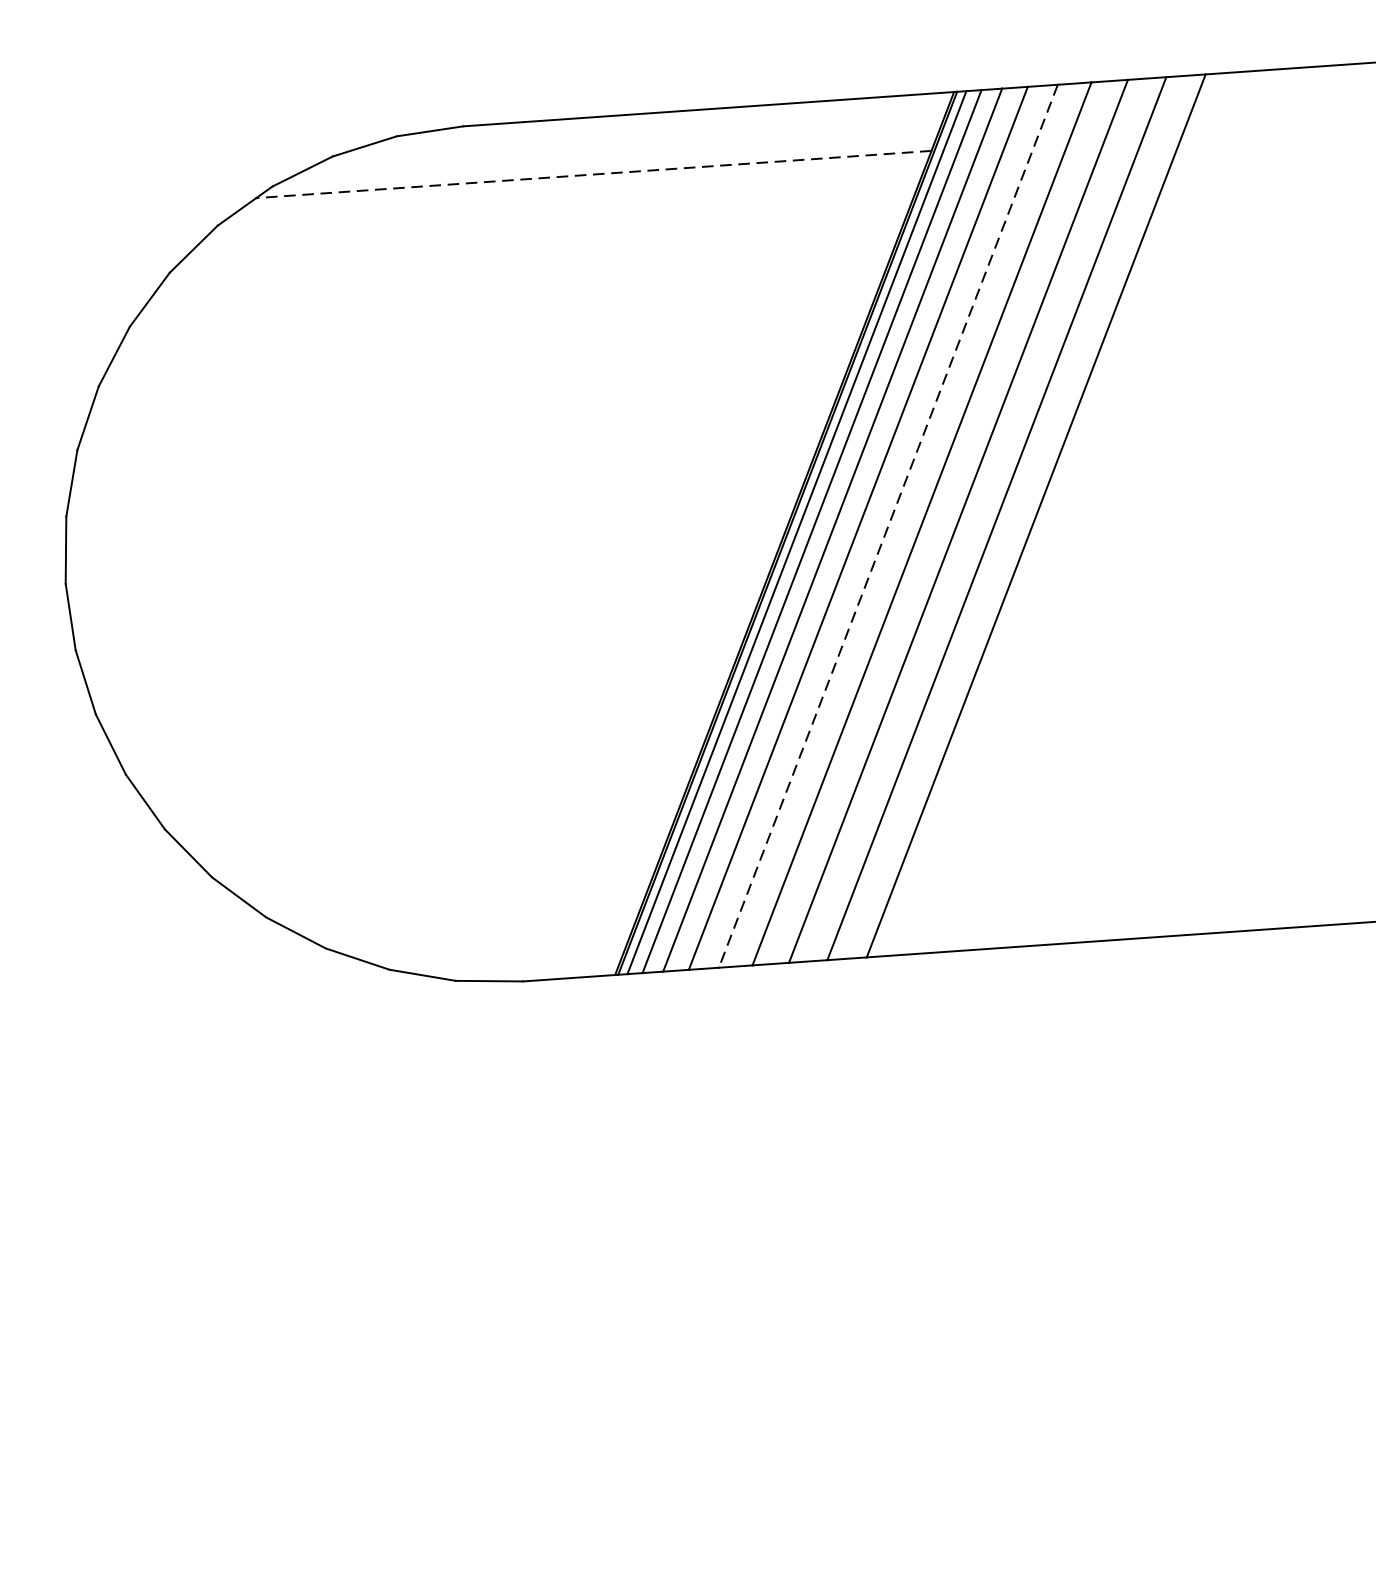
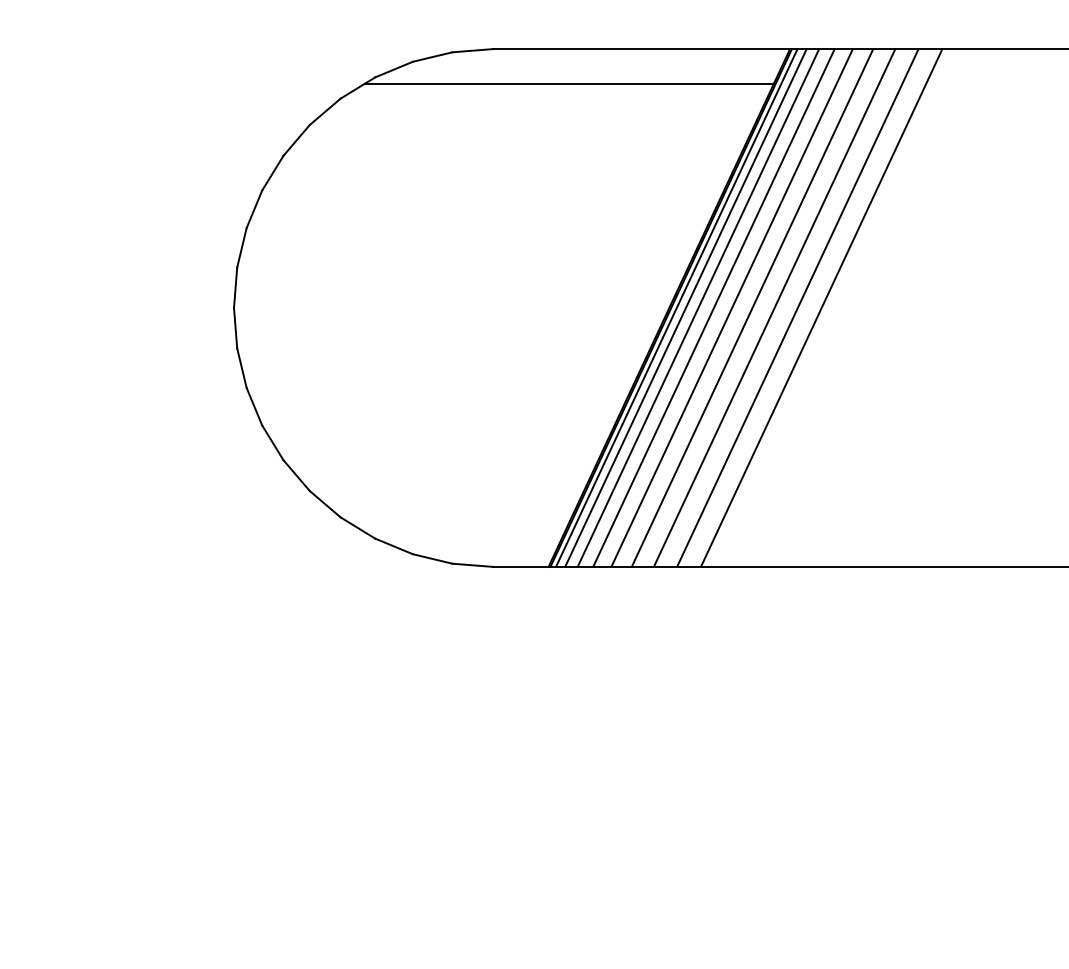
line: (593, 174) -> (569, 83), dashed -> solid
line: (889, 527) -> (732, 308), dashed -> solid

